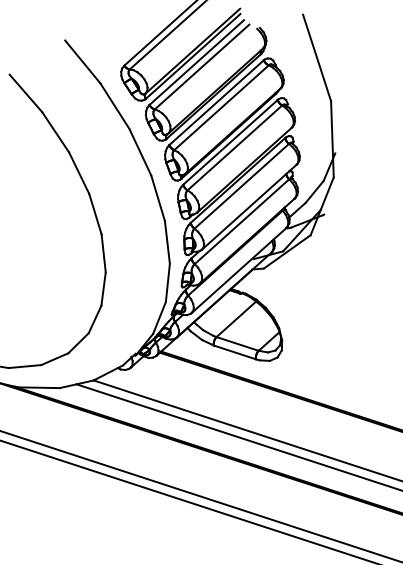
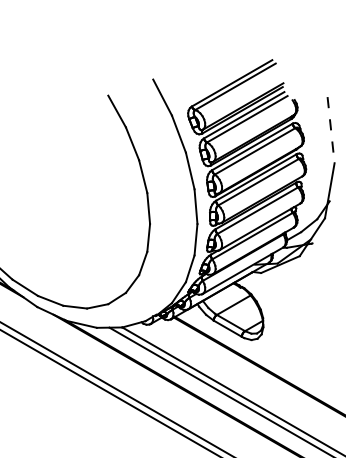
line: (317, 58) -> (331, 130), solid -> dashed

